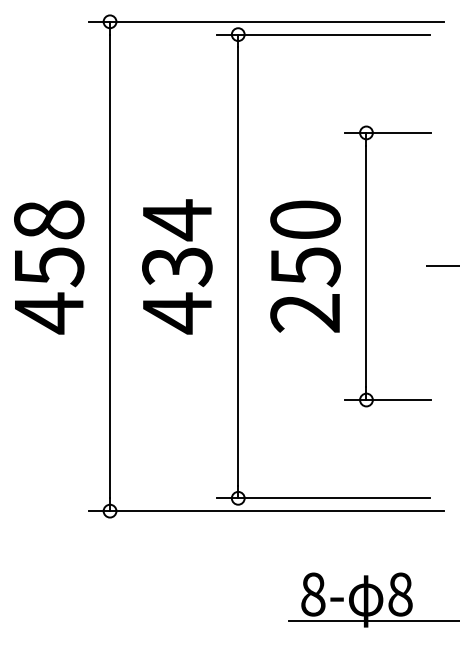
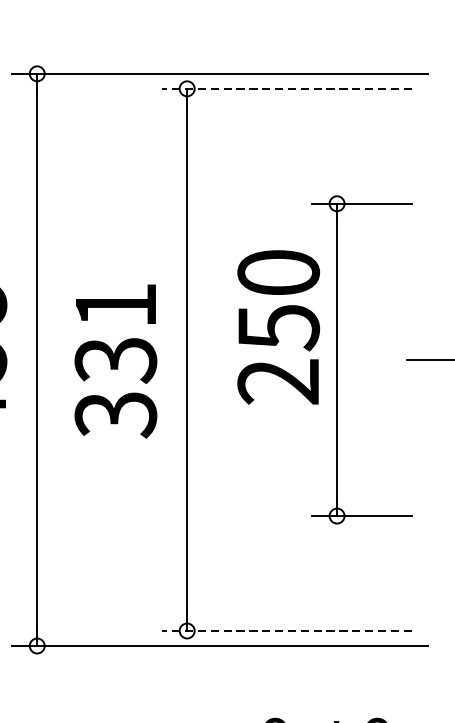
line: (323, 34) -> (286, 88), solid -> dashed
text: (177, 266) -> (116, 359), 434 -> 331
text: (305, 266) -> (278, 327), moved
line: (323, 498) -> (286, 631), solid -> dashed

